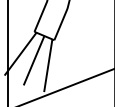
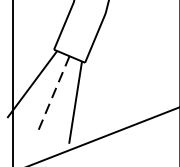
line: (34, 60) -> (54, 94), solid -> dashed

